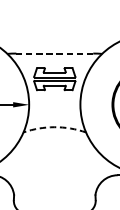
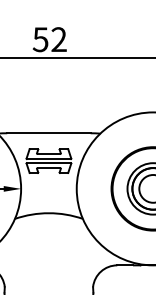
line: (54, 53) -> (48, 133), dashed -> solid
arc: (54, 127) -> (48, 213), dashed -> solid

